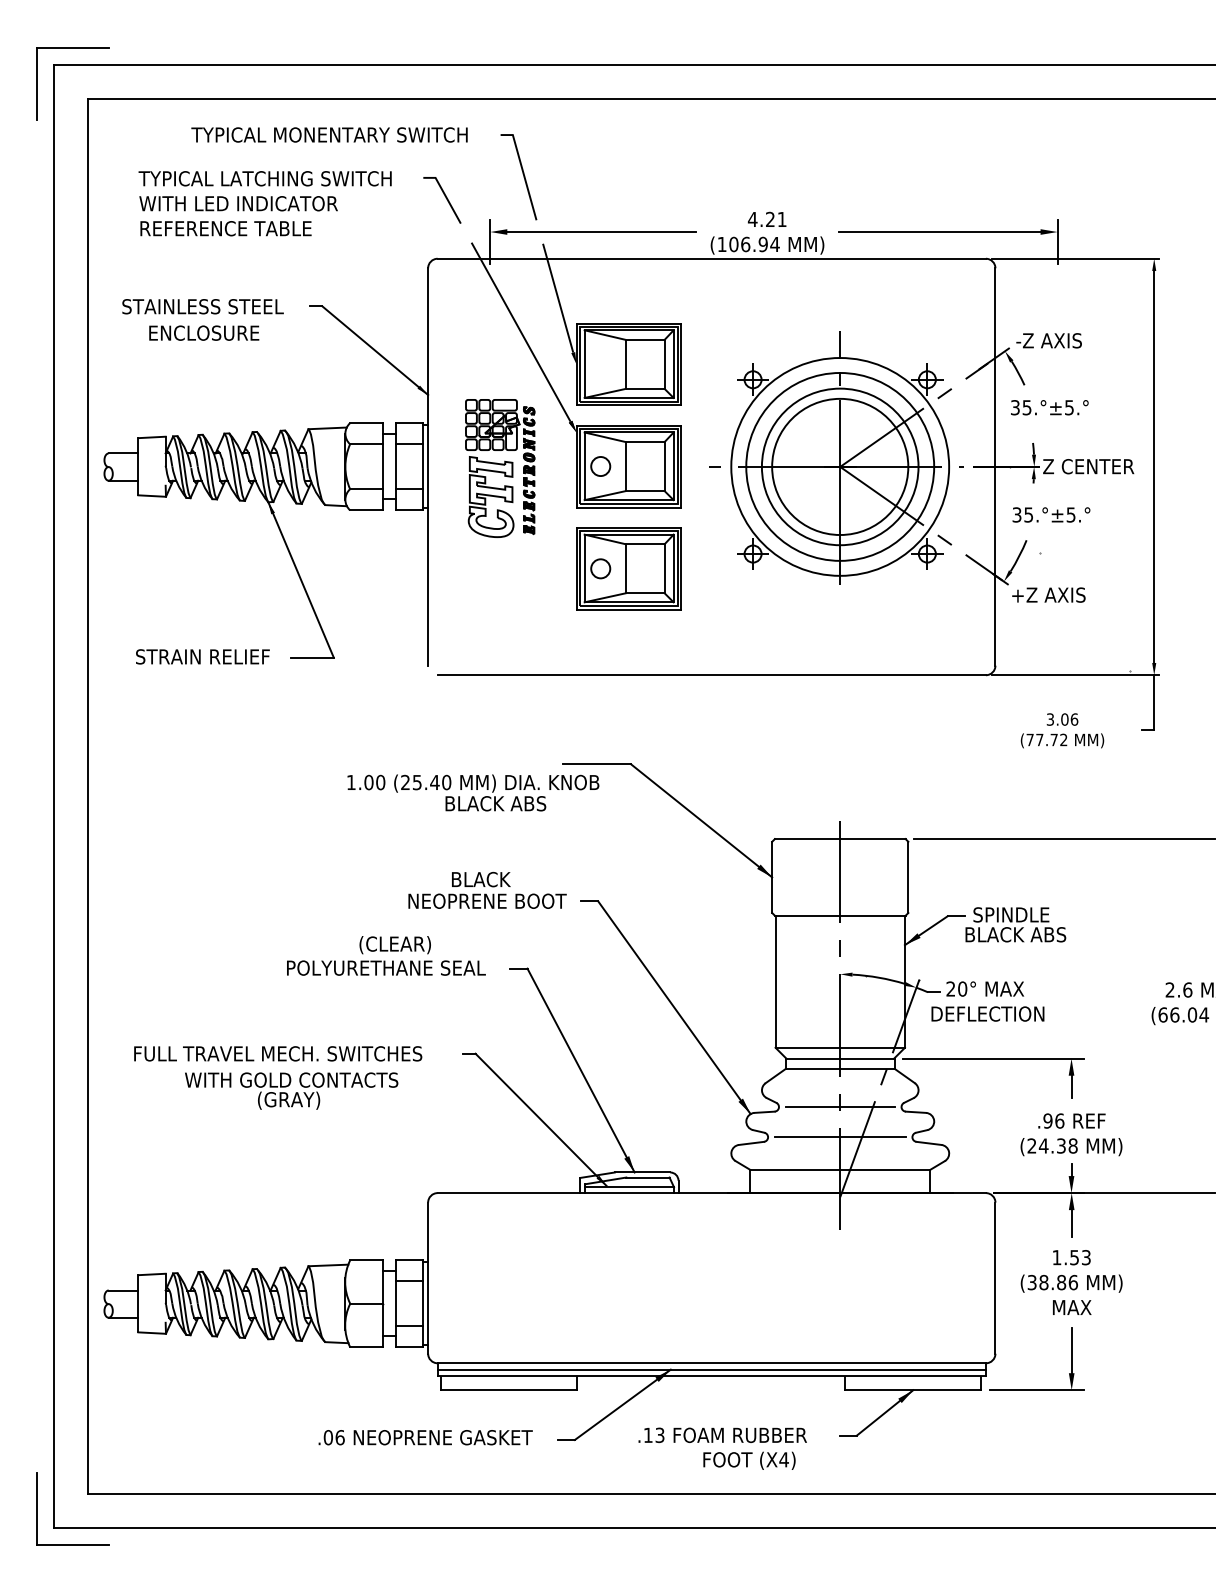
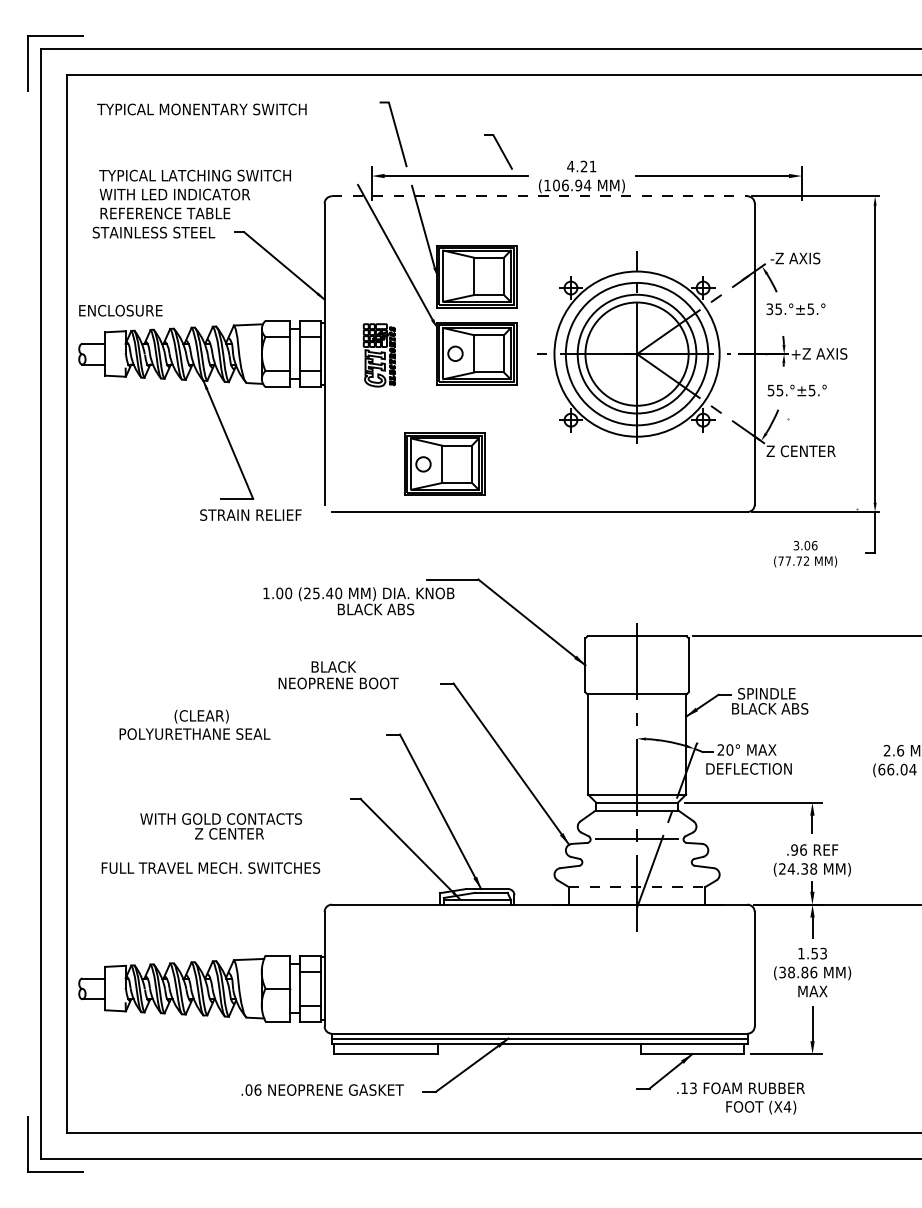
text: (329, 135) -> (201, 109), moved
line: (445, 198) -> (500, 150), moved
text: (264, 203) -> (194, 194), moved
line: (711, 259) -> (539, 196), solid -> dashed
text: (203, 332) -> (120, 310), moved
text: (1088, 466) -> (825, 353), Z CENTER -> +Z AXIS
part: (500, 468) -> (379, 355), size x0.6
text: (1017, 513) -> (771, 389), 35.°±5.° -> 55.°±5.°
part: (628, 567) -> (444, 463), moved
text: (1055, 595) -> (800, 451), +Z AXIS -> Z CENTER
text: (202, 656) -> (250, 514), moved
text: (487, 890) -> (338, 675), moved
text: (385, 955) -> (194, 724), moved
text: (277, 1053) -> (210, 867), moved
text: (302, 1100) -> (229, 834), (GRAY) -> Z CENTER
line: (839, 1137) -> (636, 862), removed
line: (840, 1170) -> (637, 887), solid -> dashed
text: (722, 1448) -> (740, 1098), moved

